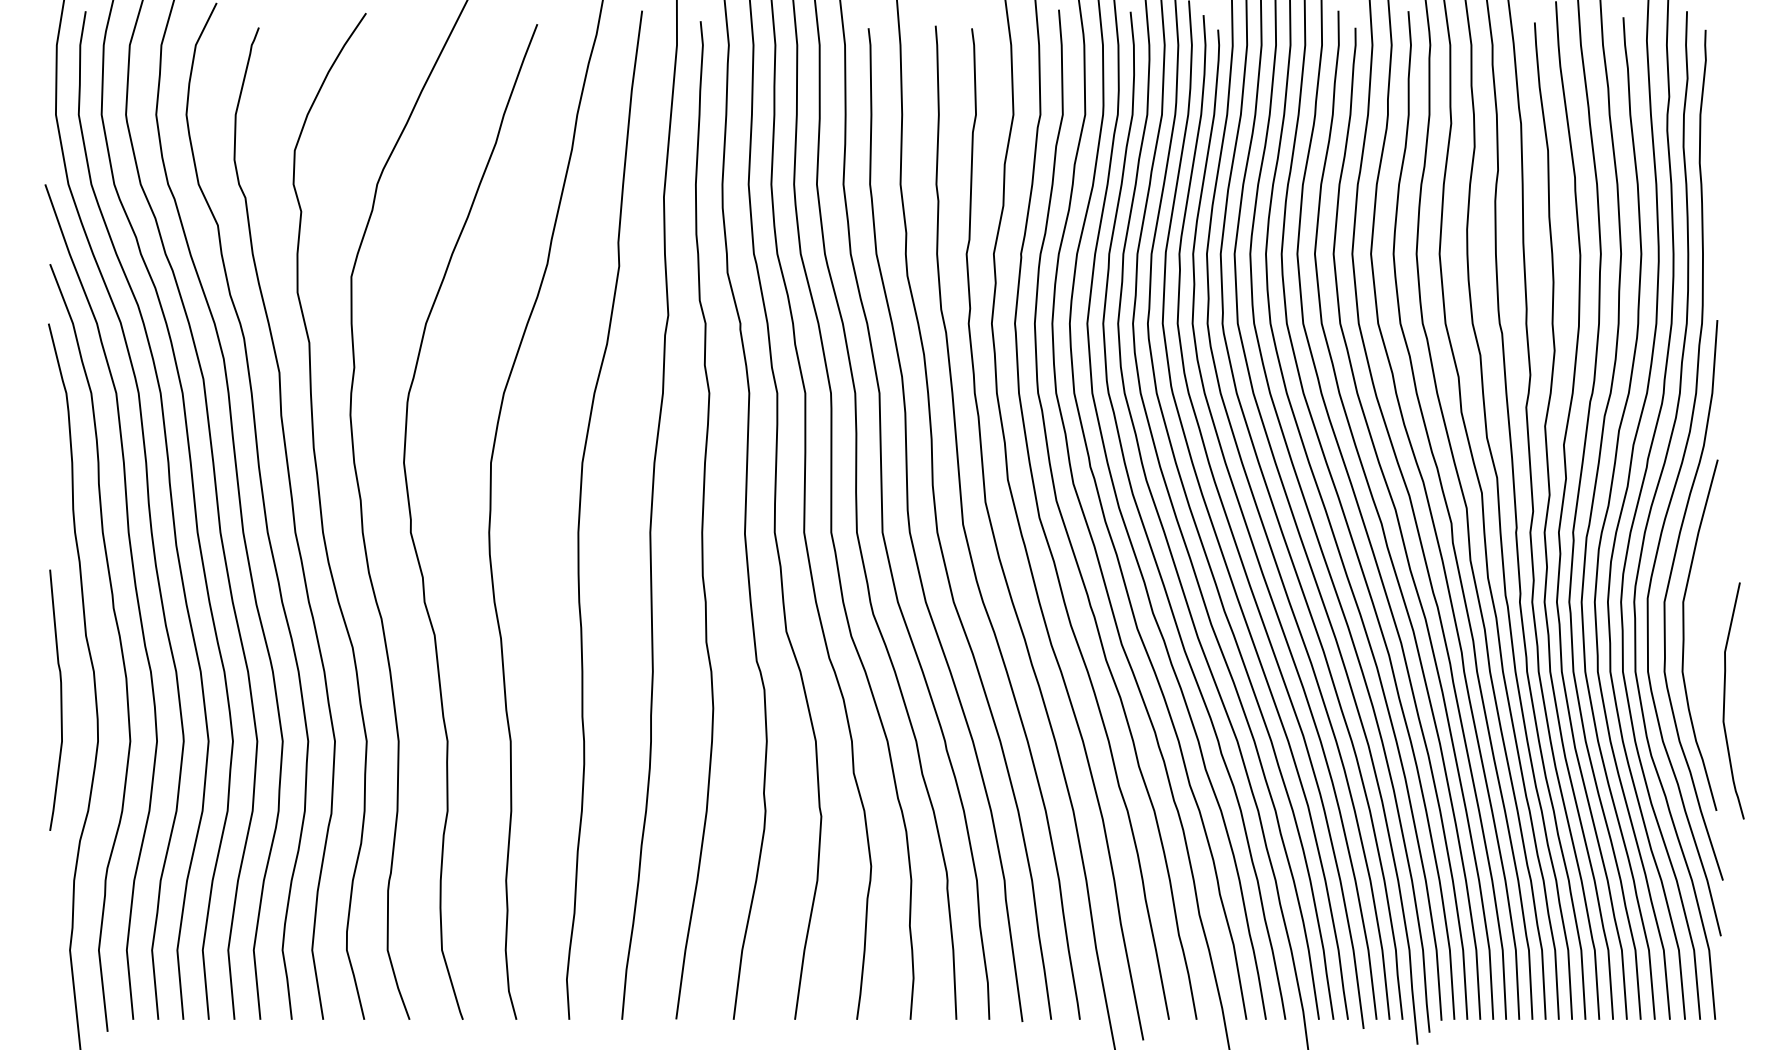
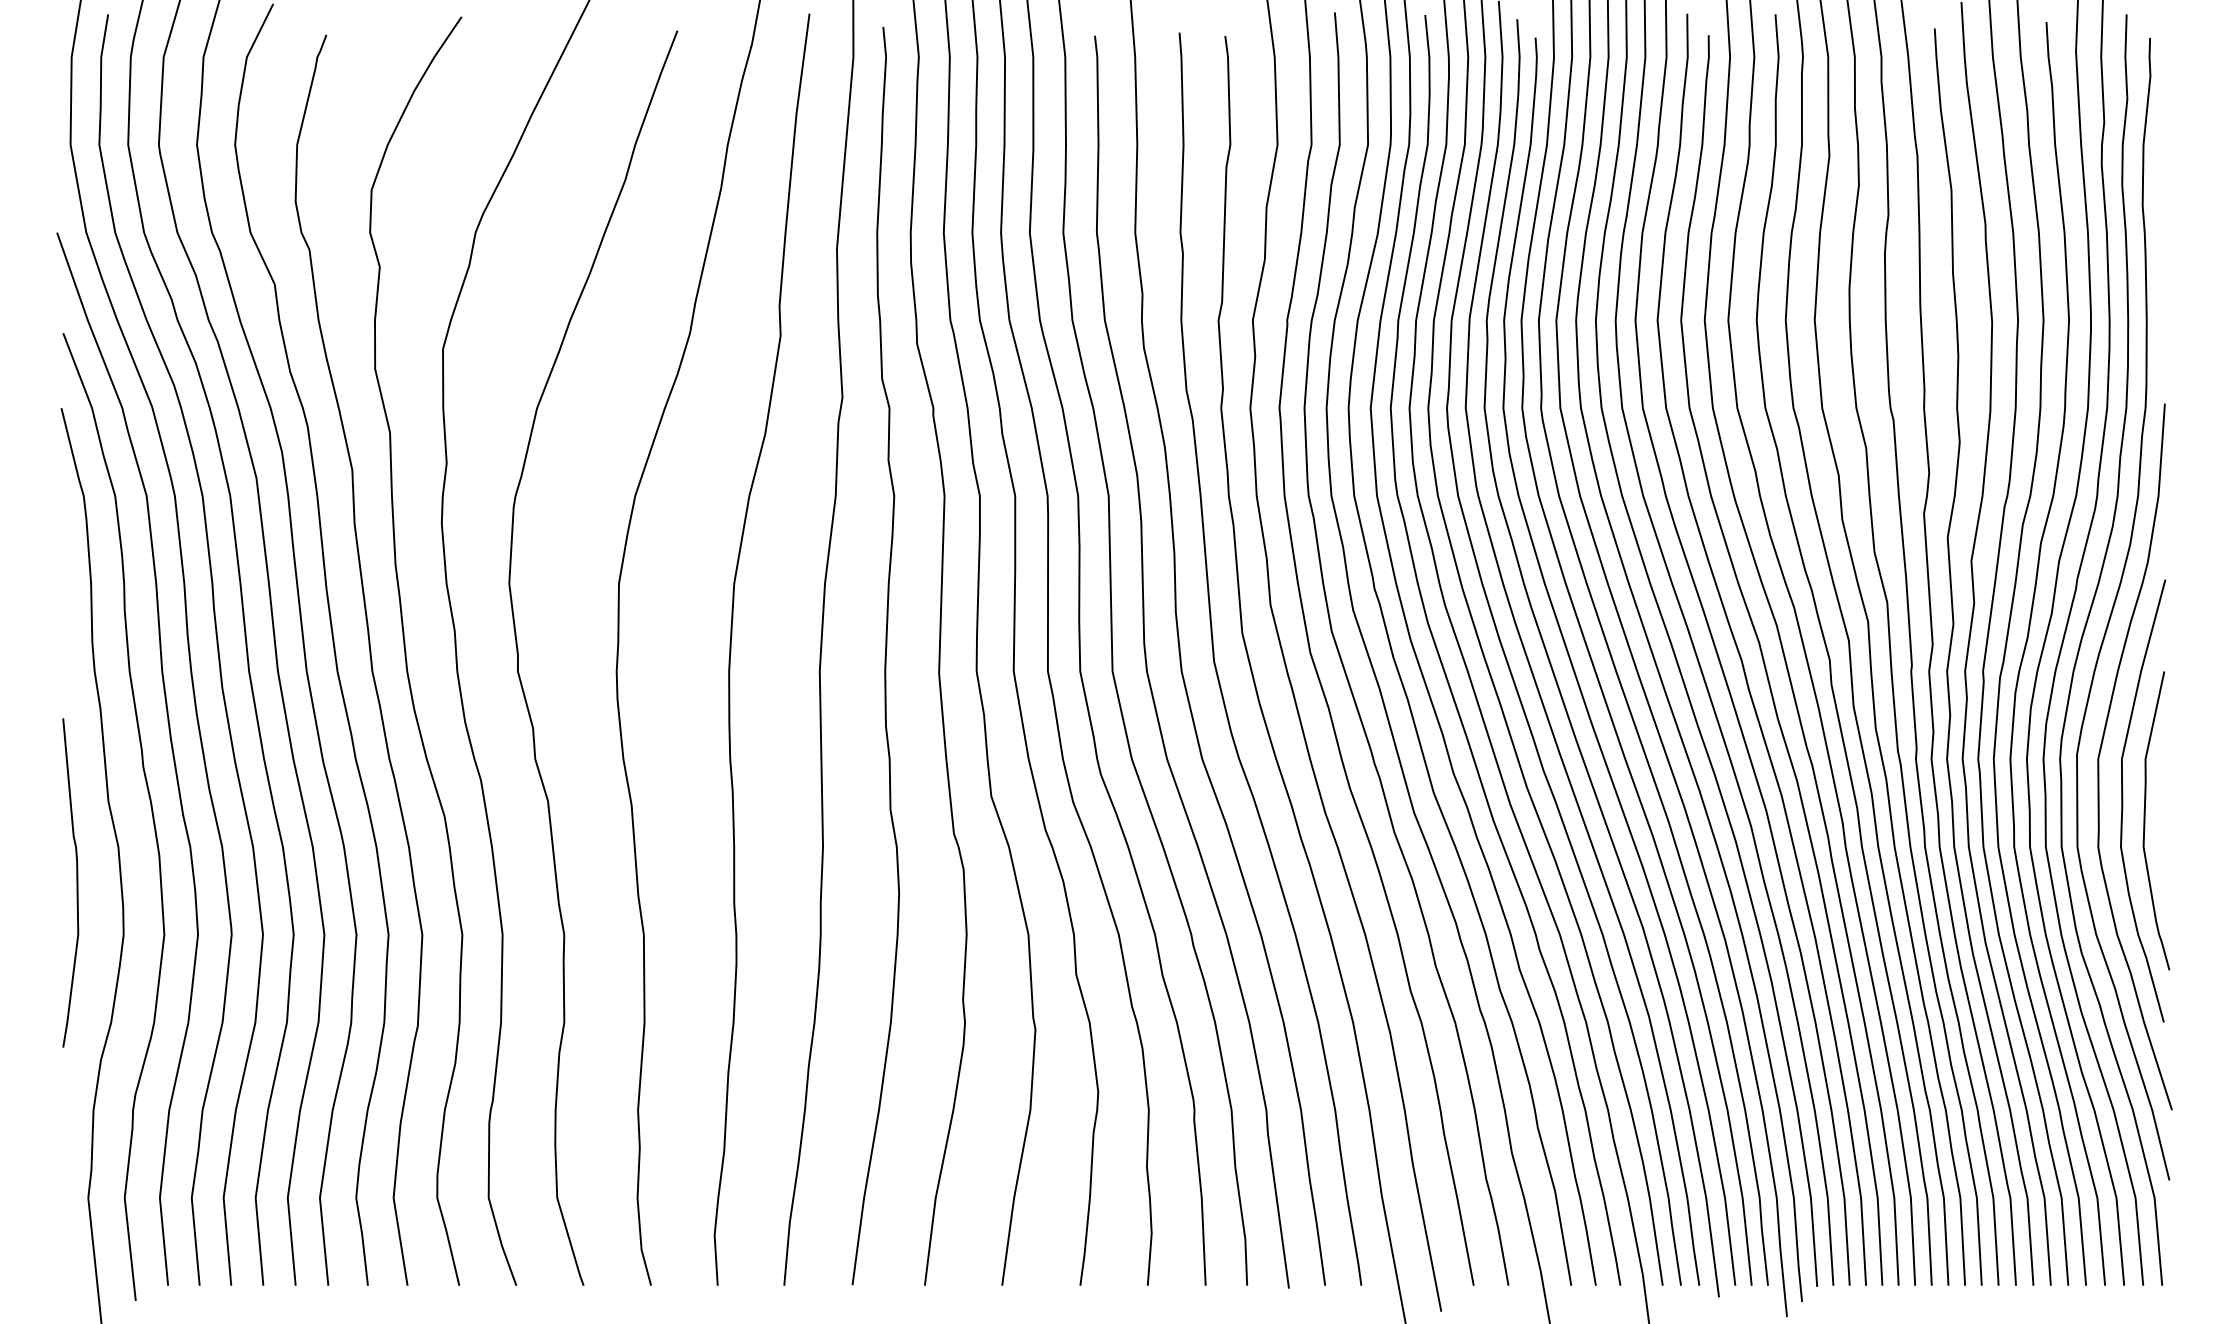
curve: (1725, 700) -> (2145, 820), moved

